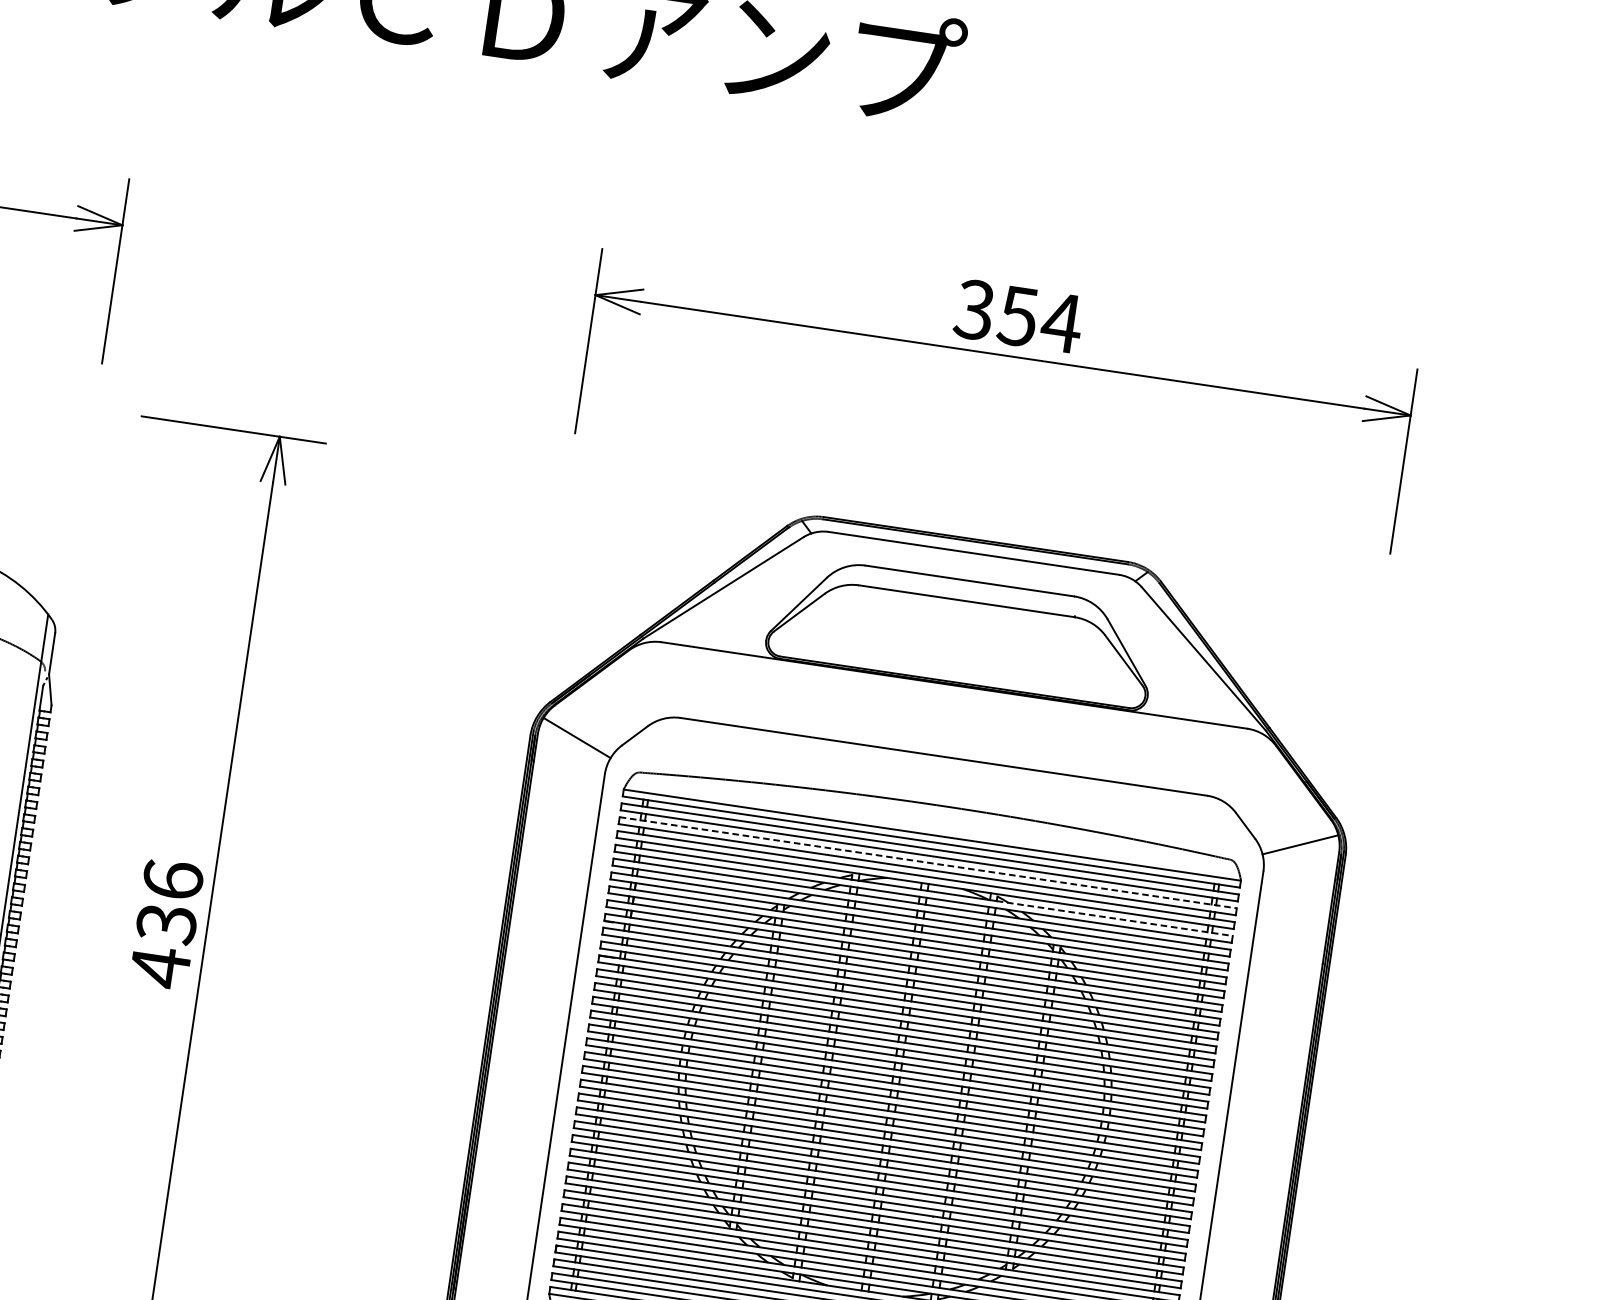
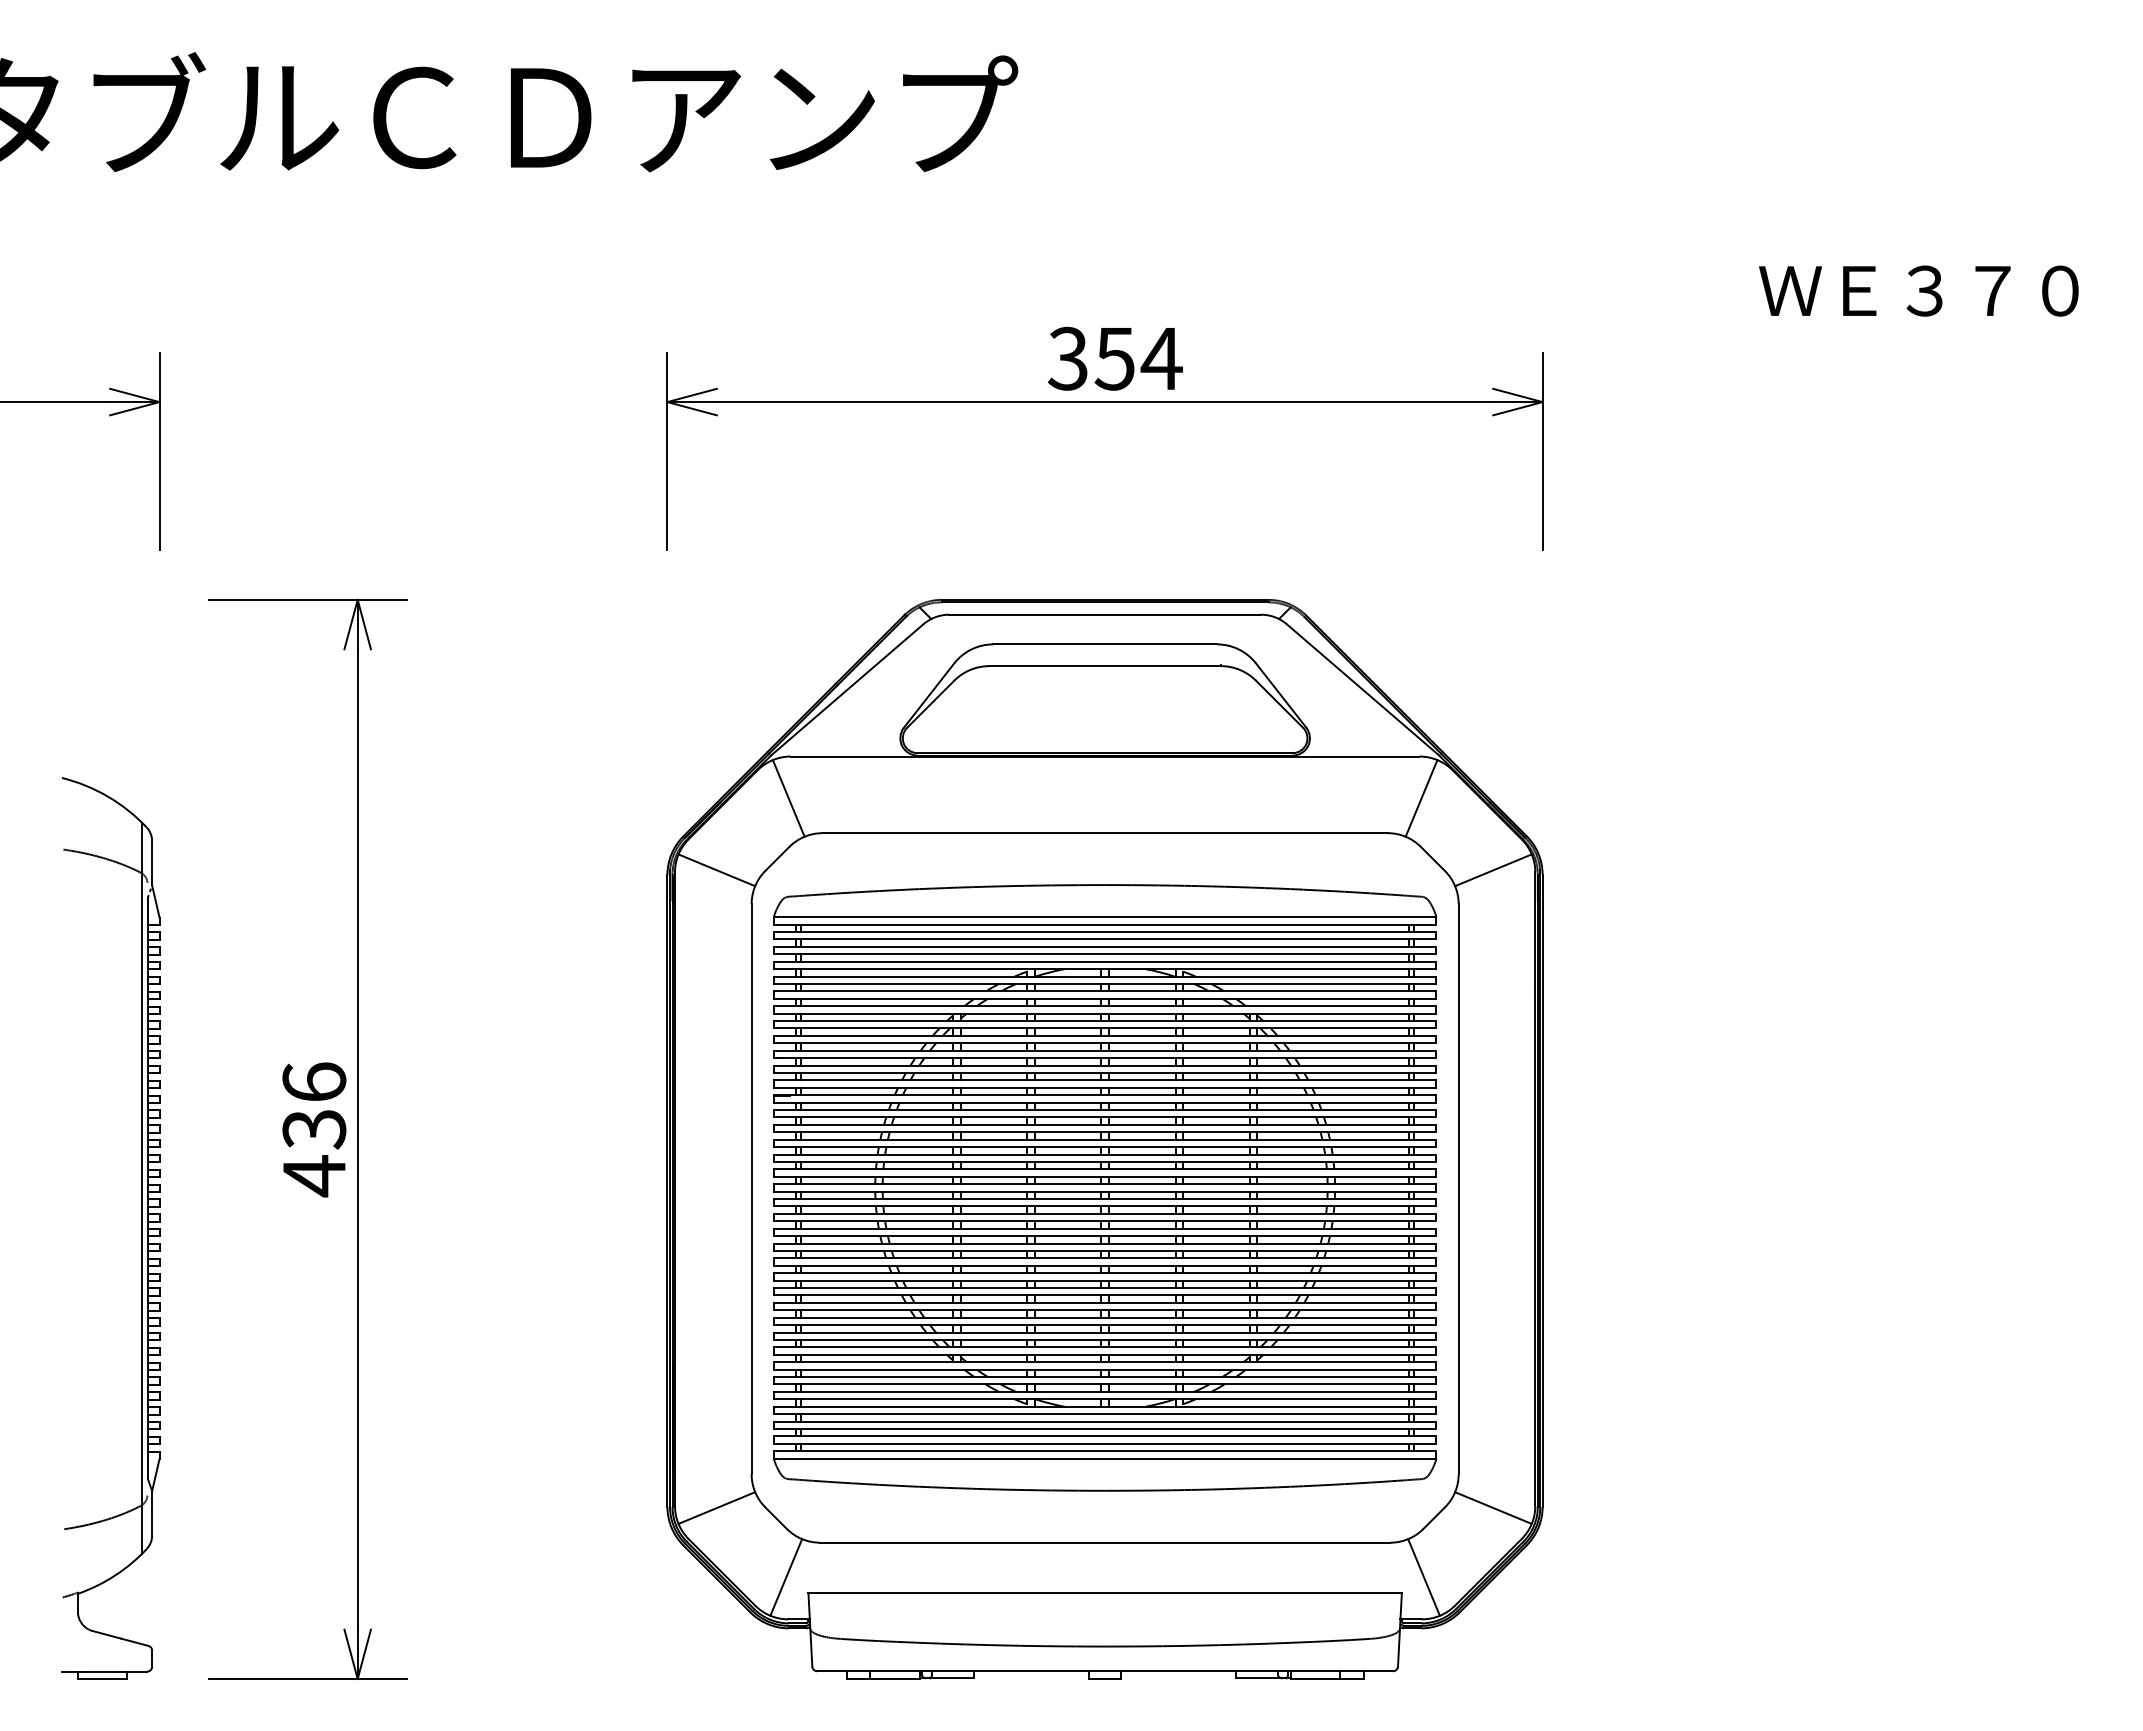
line: (653, 681) -> (788, 798), added
line: (1243, 768) -> (1421, 798), added
line: (928, 862) -> (1105, 946), dashed -> solid
line: (1114, 918) -> (1309, 976), dashed -> solid

